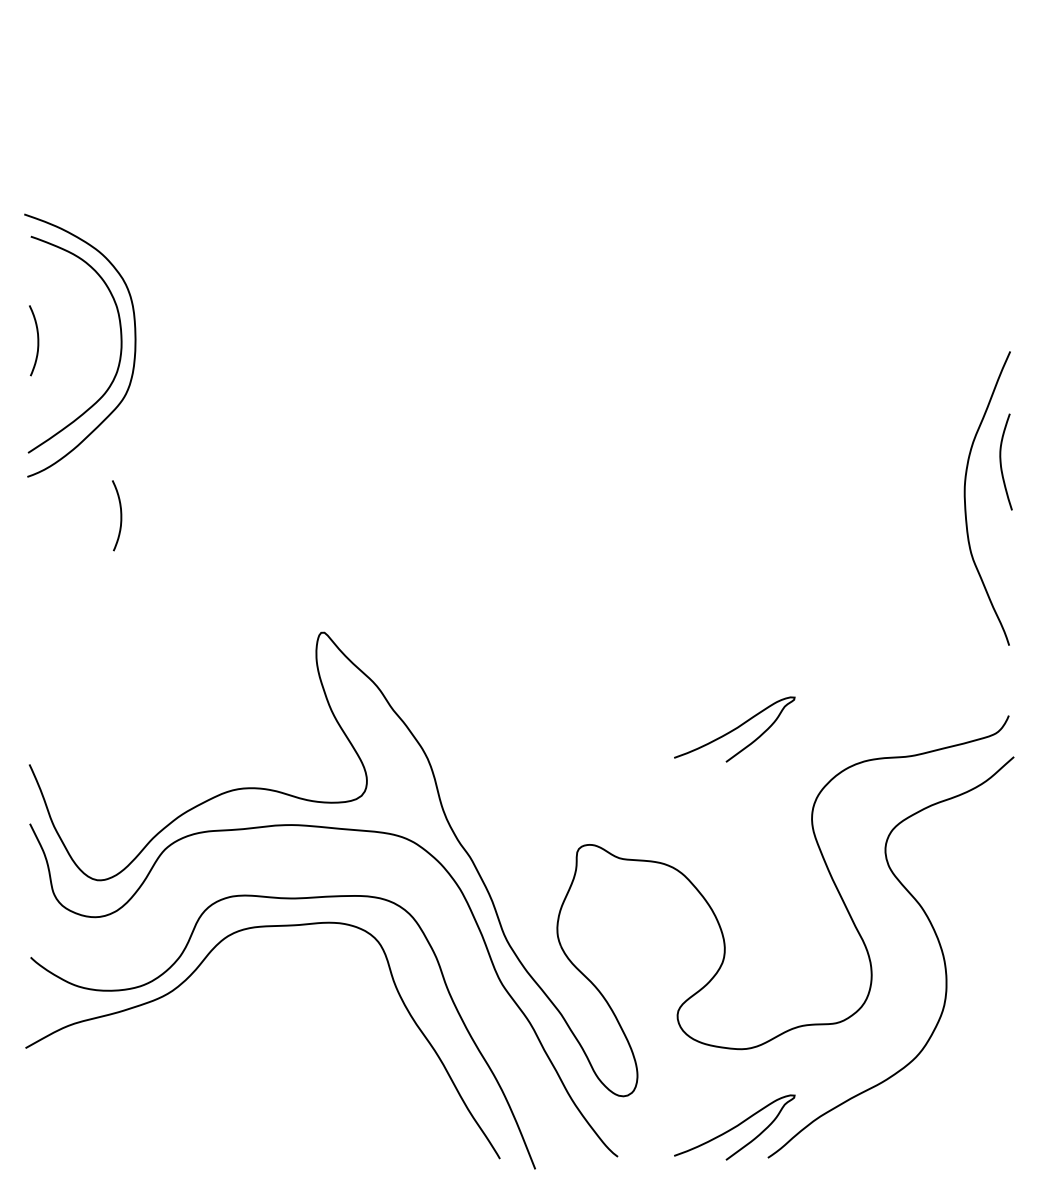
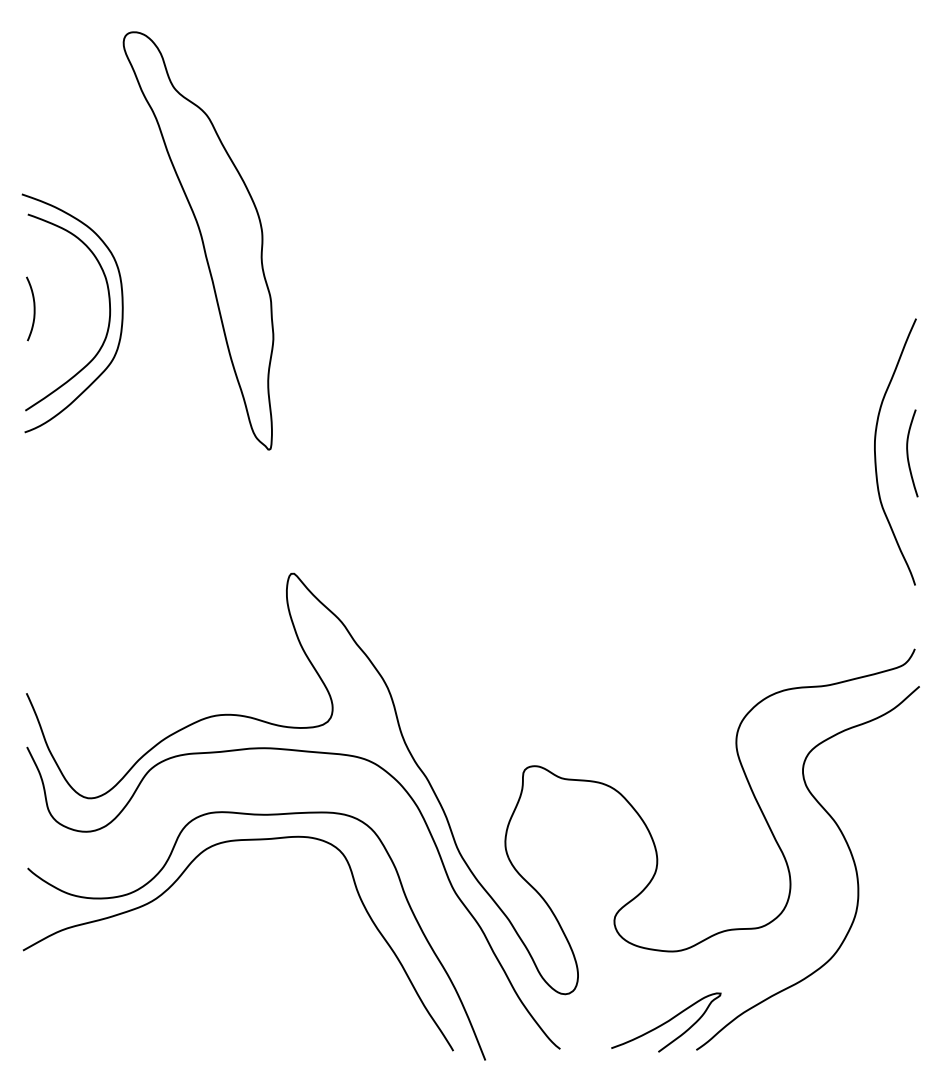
part: (218, 265) -> (198, 240), added
curve: (1001, 461) -> (908, 452), moved
curve: (120, 515) -> (109, 467), removed
curve: (734, 729) -> (666, 661), removed

